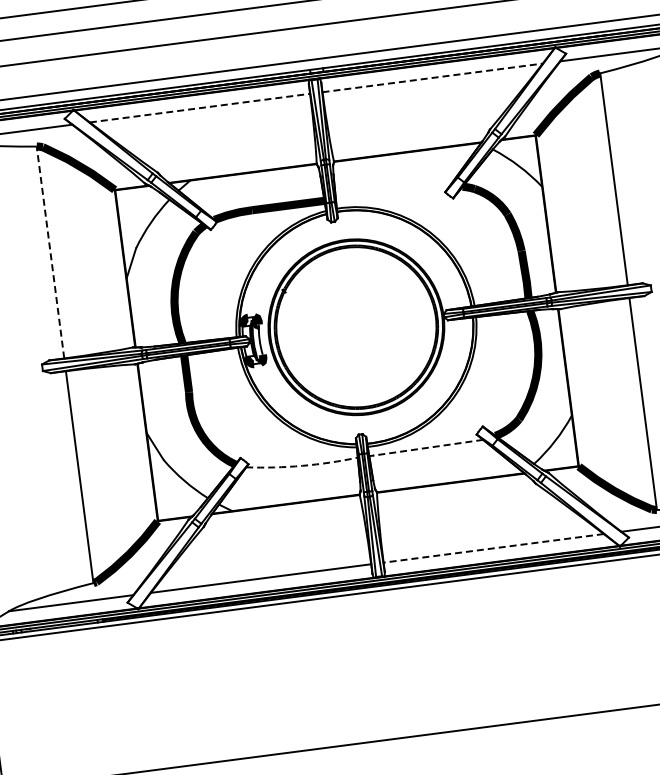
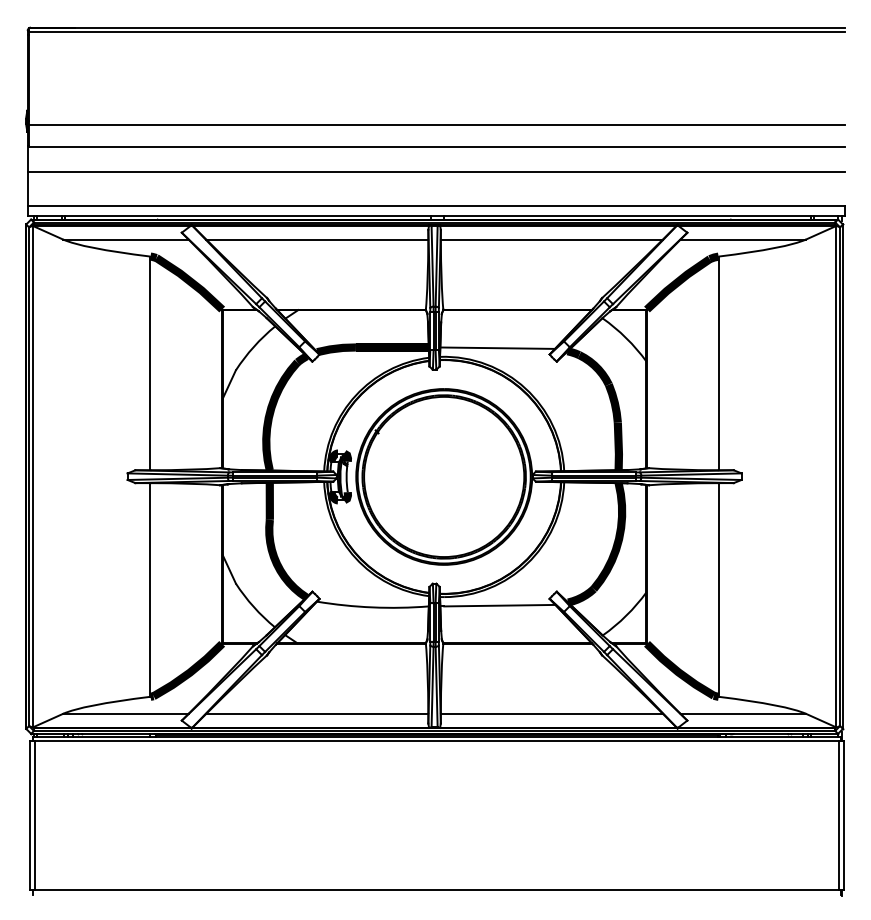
line: (433, 77) -> (552, 239), dashed -> solid
line: (200, 108) -> (317, 239), dashed -> solid
line: (392, 192) -> (497, 347), added
line: (50, 252) -> (150, 363), dashed -> solid
line: (427, 447) -> (499, 605), dashed -> solid
arc: (302, 465) -> (372, 607), dashed -> solid
line: (493, 548) -> (551, 713), dashed -> solid

